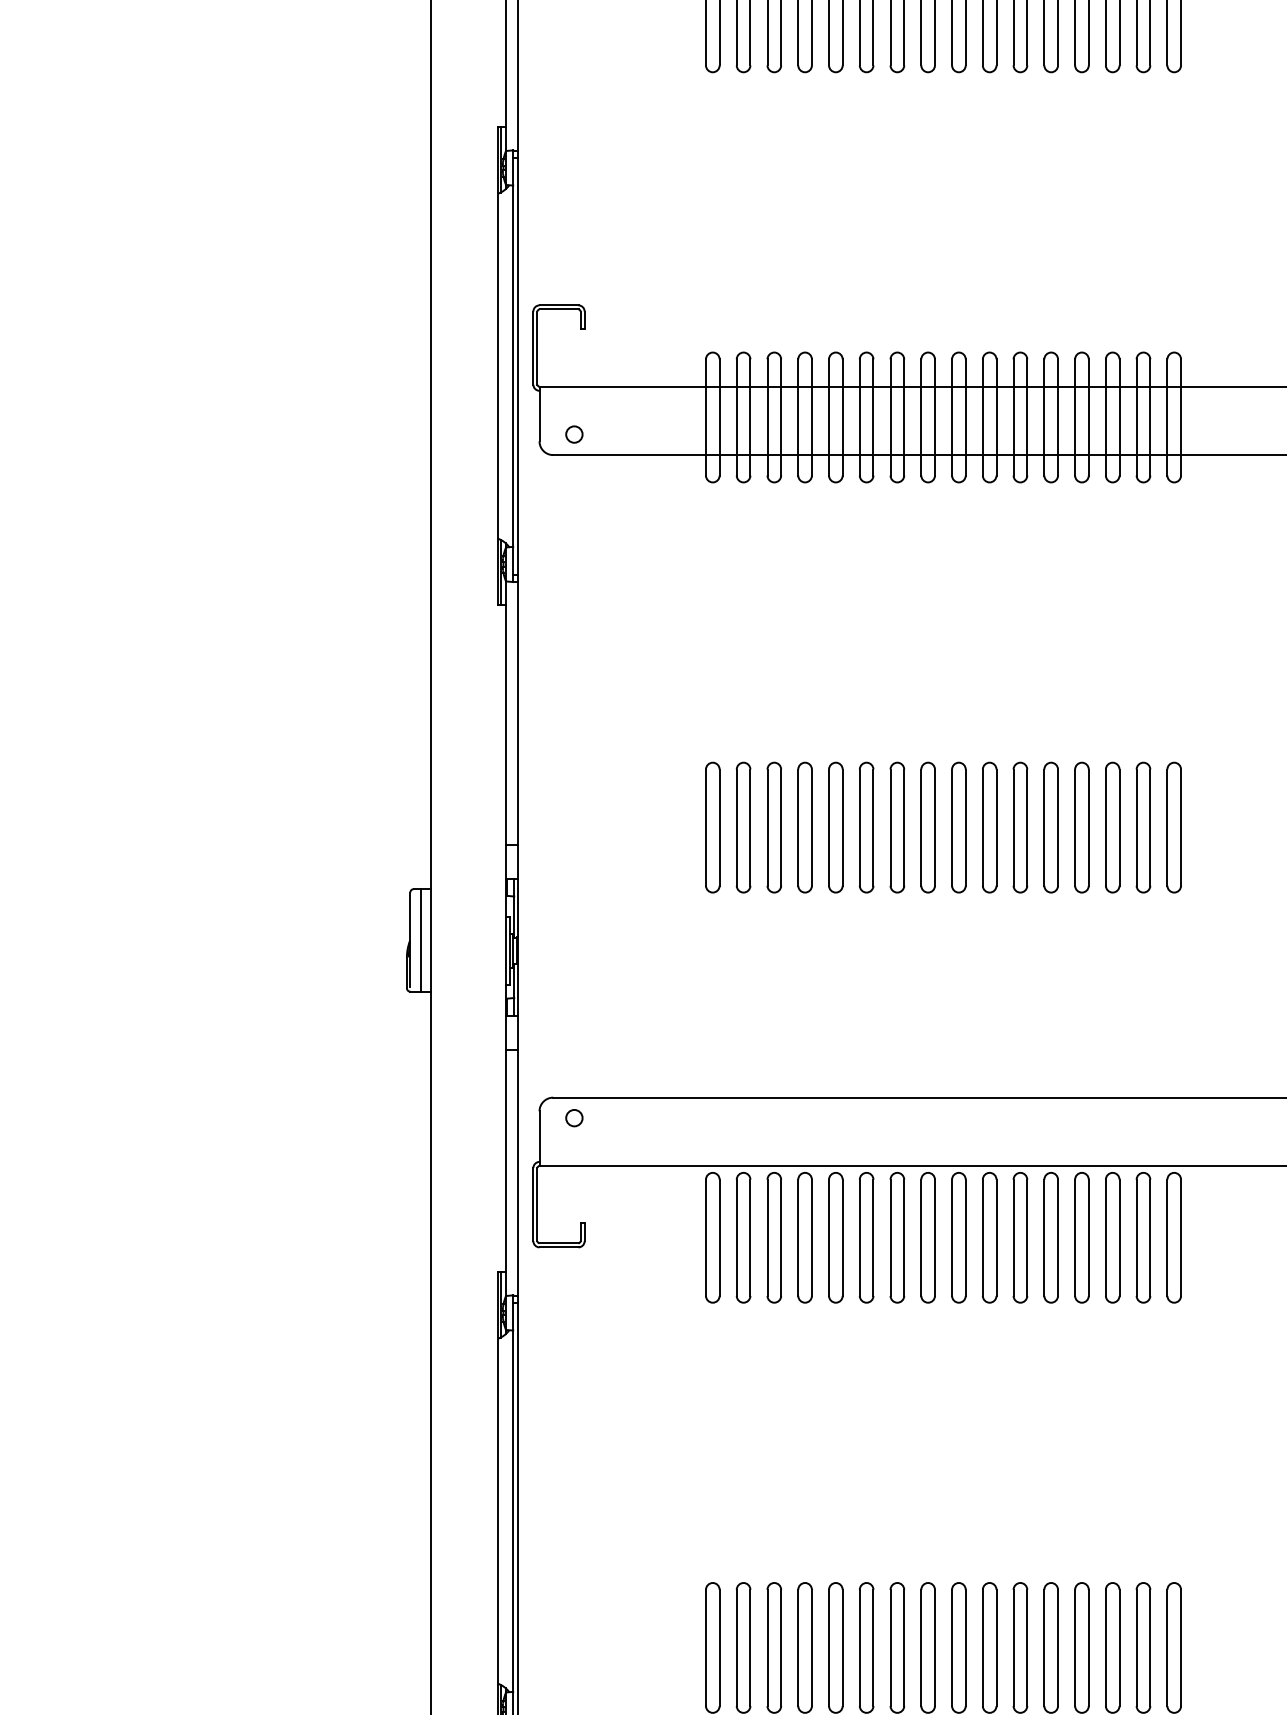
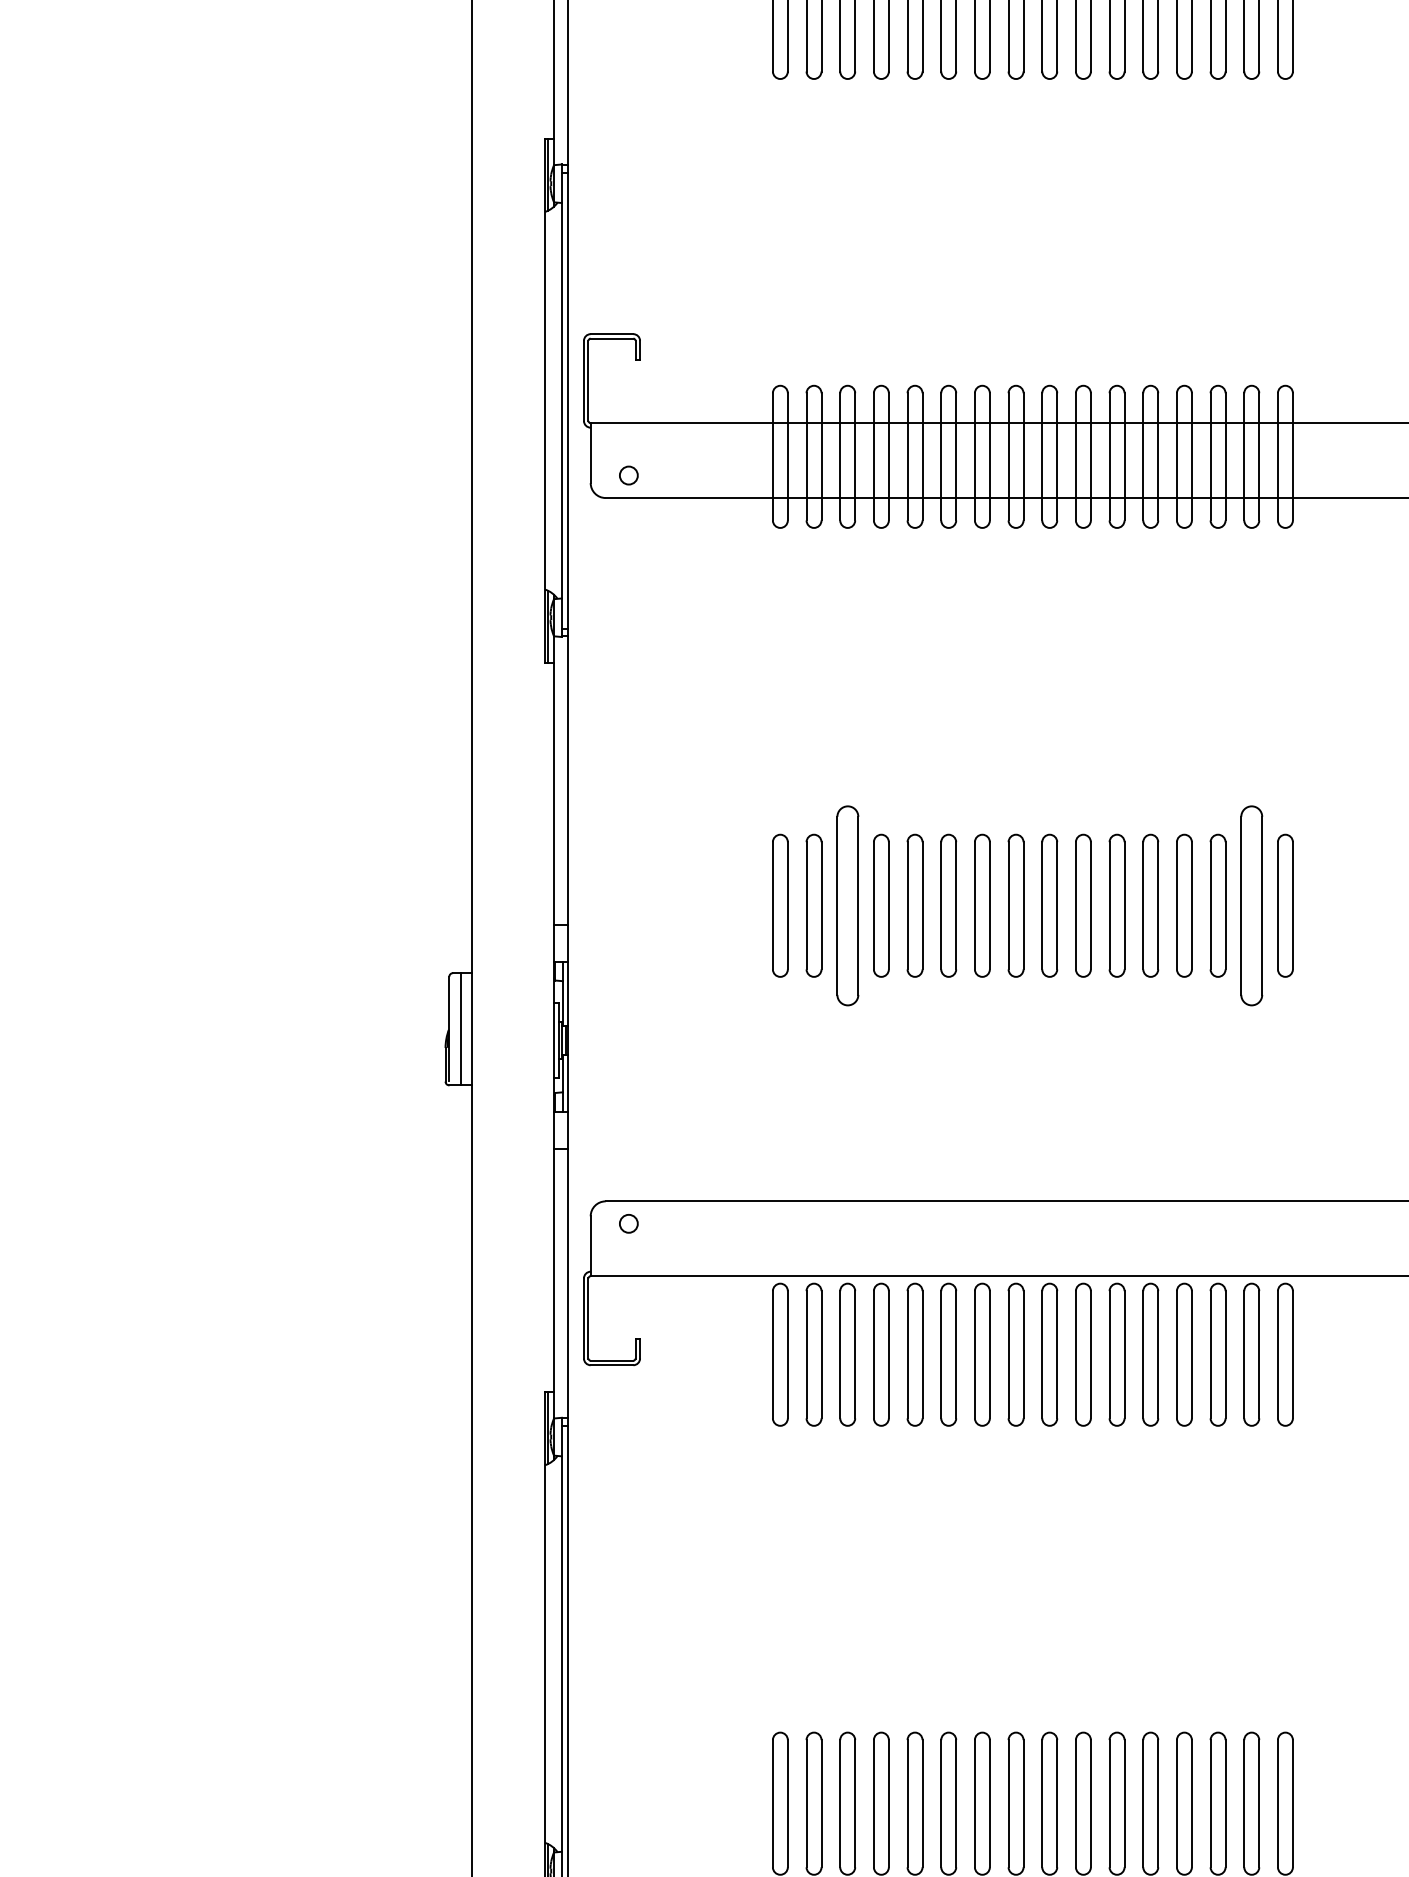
part: (773, 827) -> (846, 905), size x1.4
part: (1143, 827) -> (1251, 905), size x1.4

